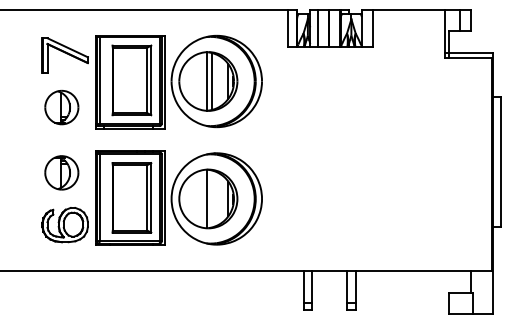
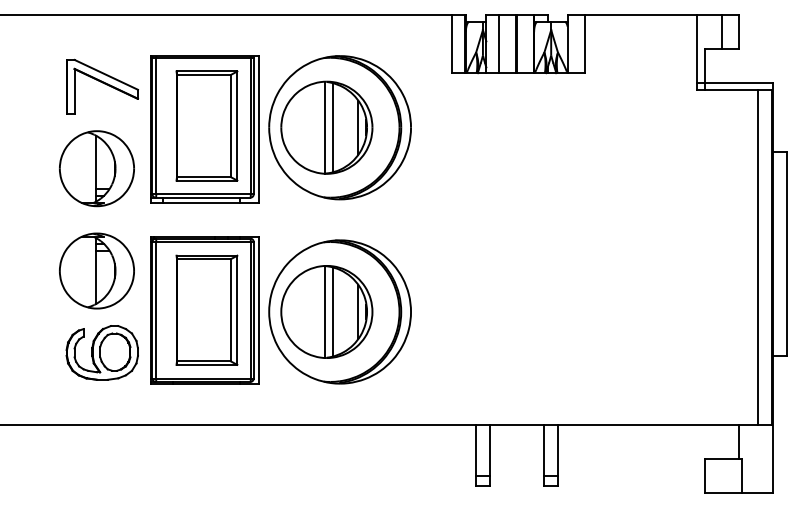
part: (61, 107) -> (96, 168), size x1.43
line: (483, 163) -> (758, 256), added
part: (61, 172) -> (96, 270), size x1.43
line: (212, 198) -> (333, 311), added

